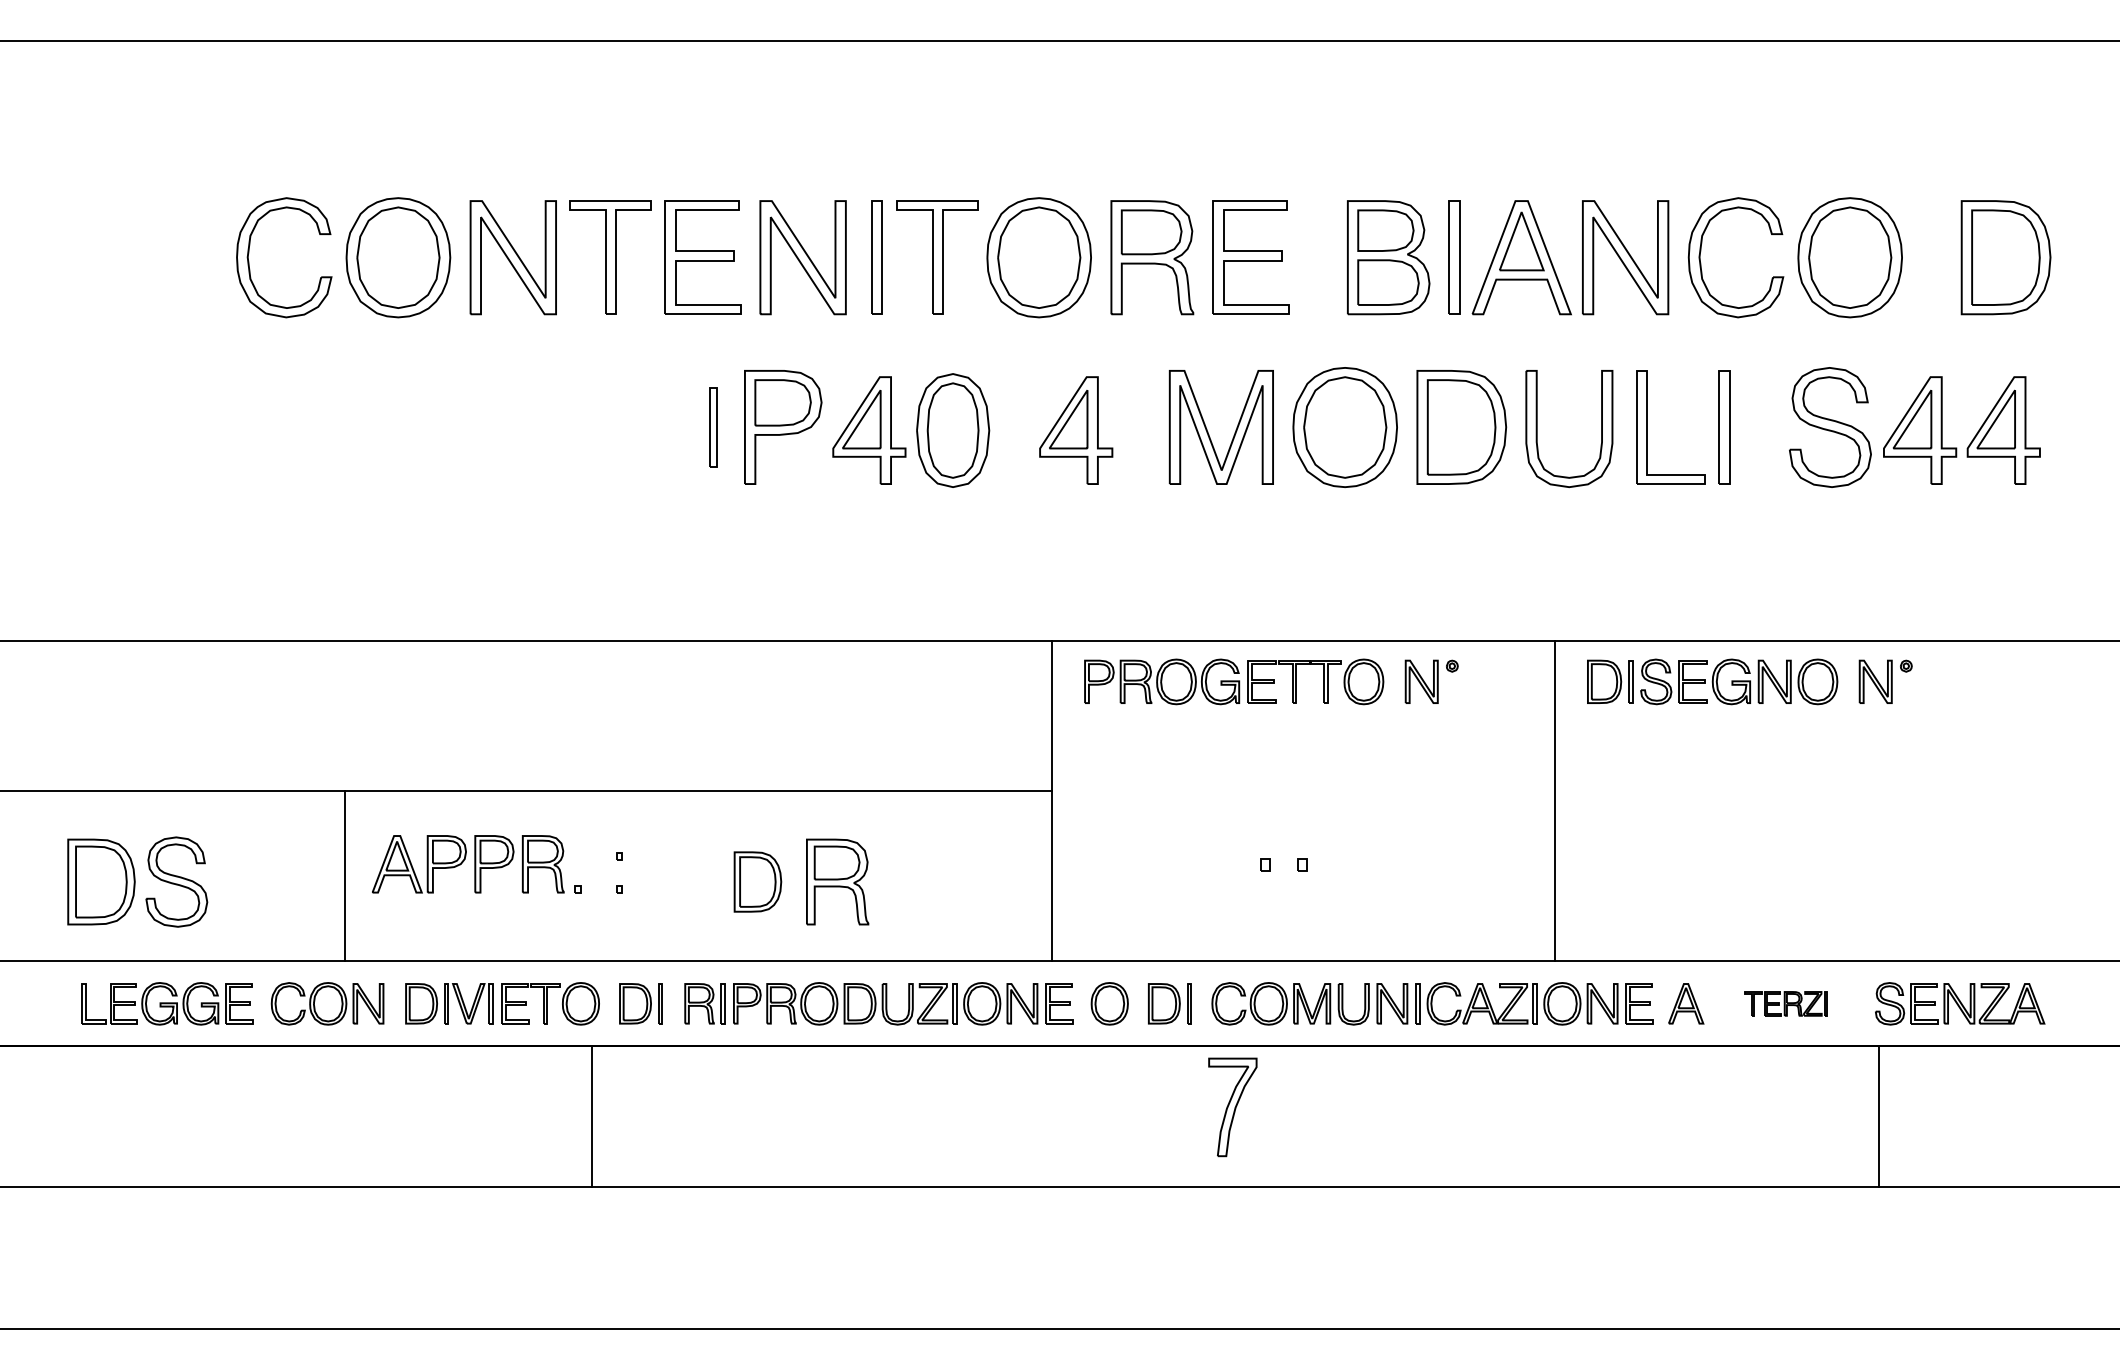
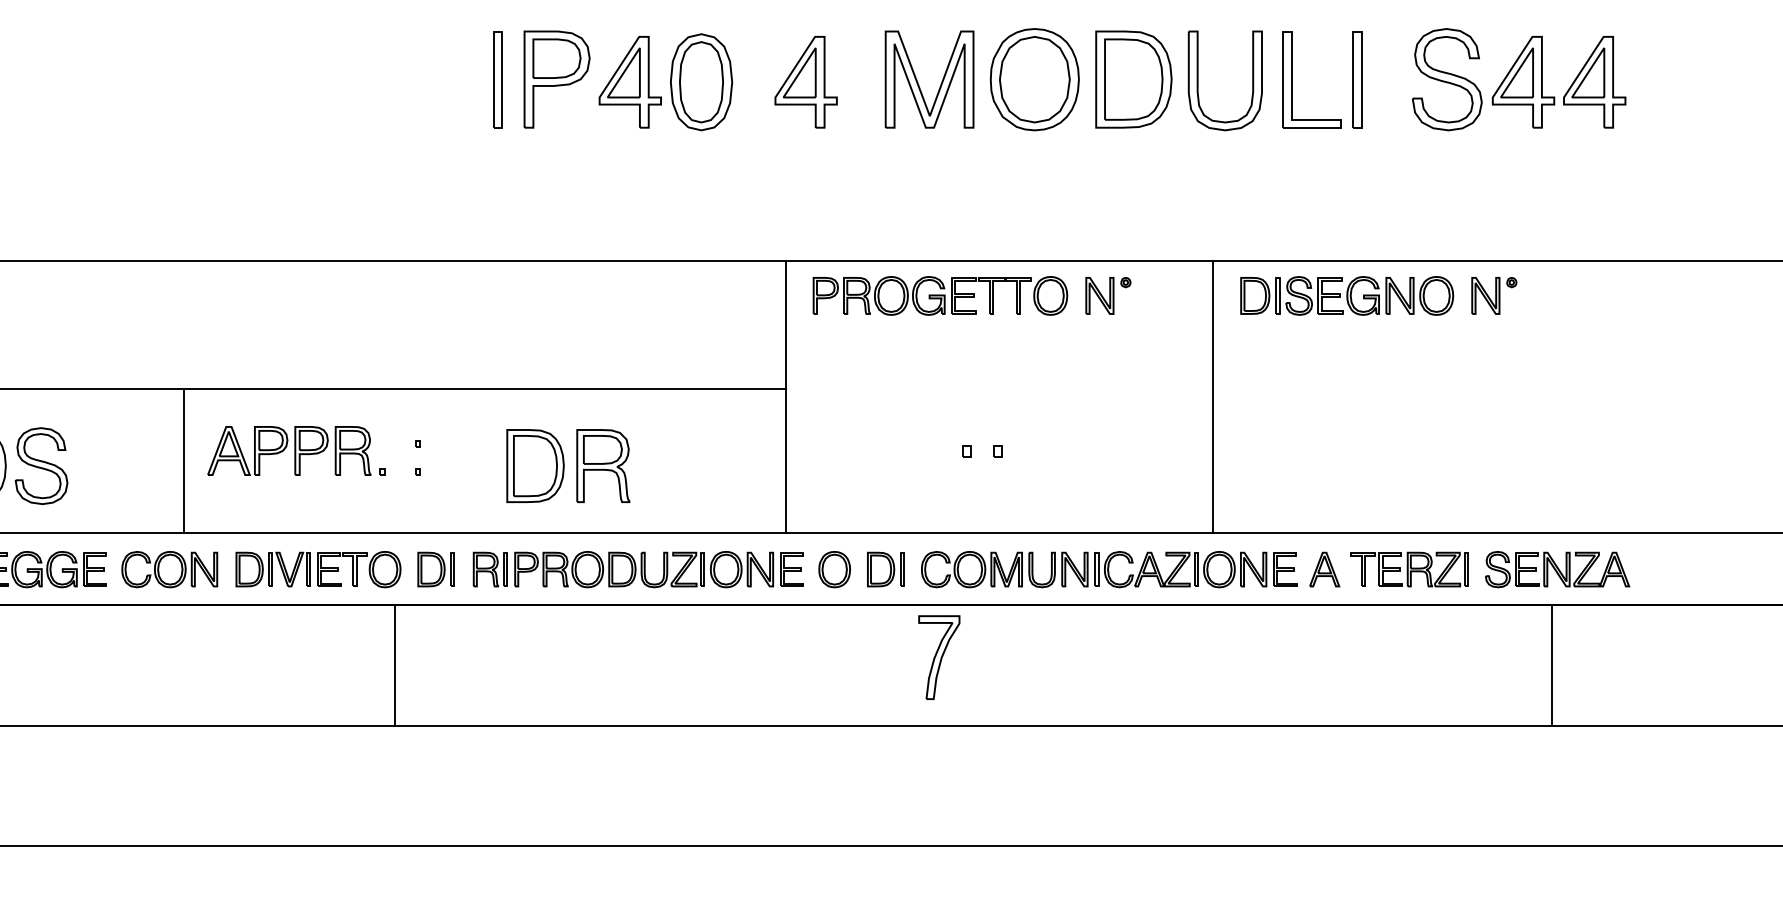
part: (713, 427) -> (497, 79), size x1.43
part: (757, 881) -> (535, 465), size x1.43
part: (1785, 1003) -> (1409, 569), size x1.67
line: (1878, 1116) -> (1551, 665), moved

